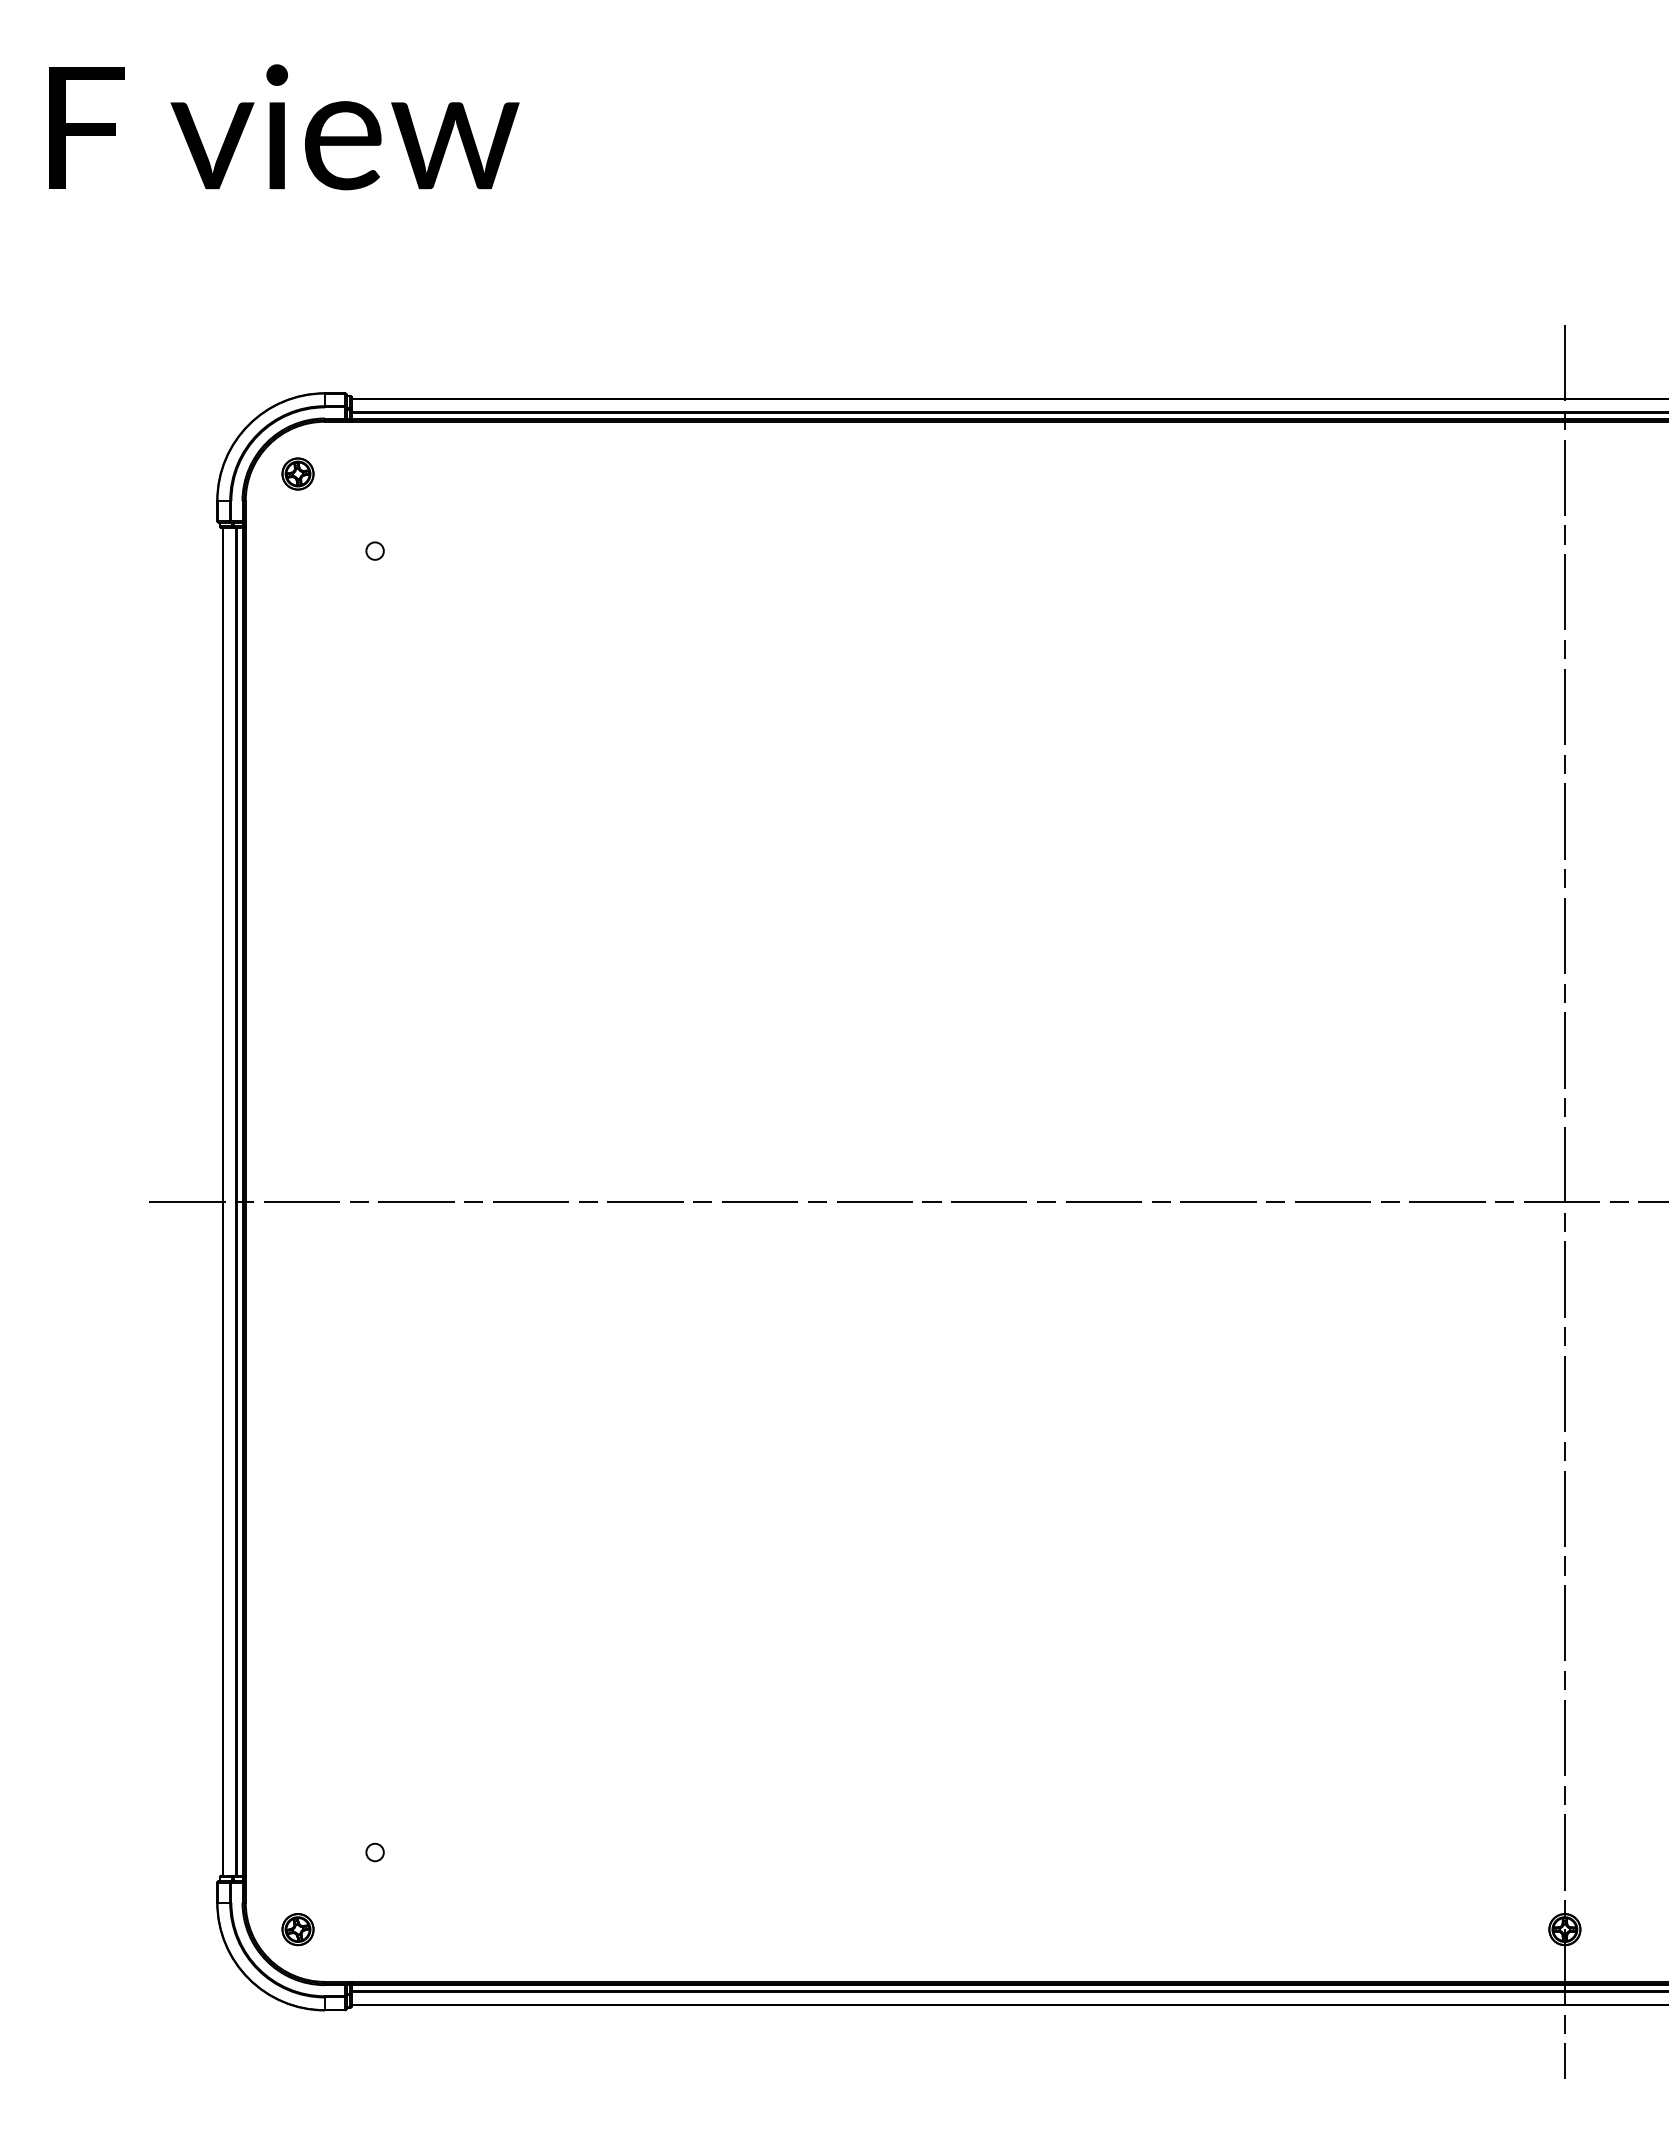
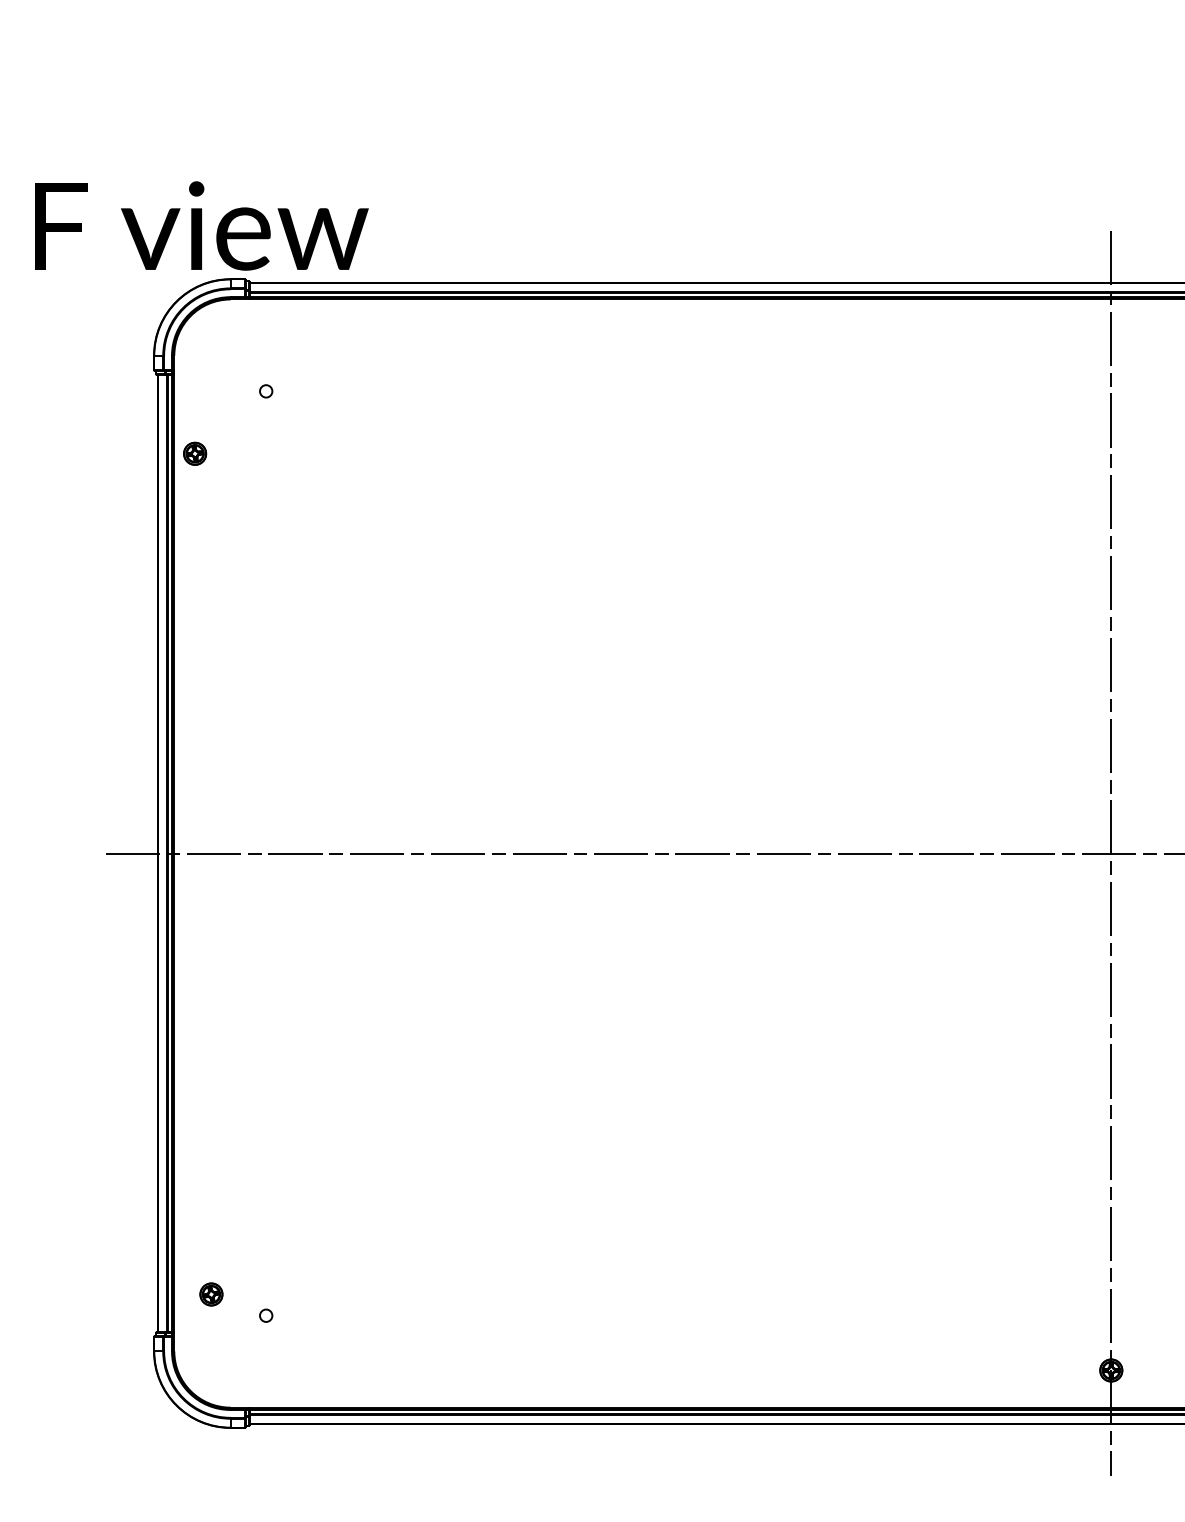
text: (284, 127) -> (201, 226), moved
part: (297, 473) -> (194, 453), moved
part: (297, 1929) -> (211, 1294), moved

